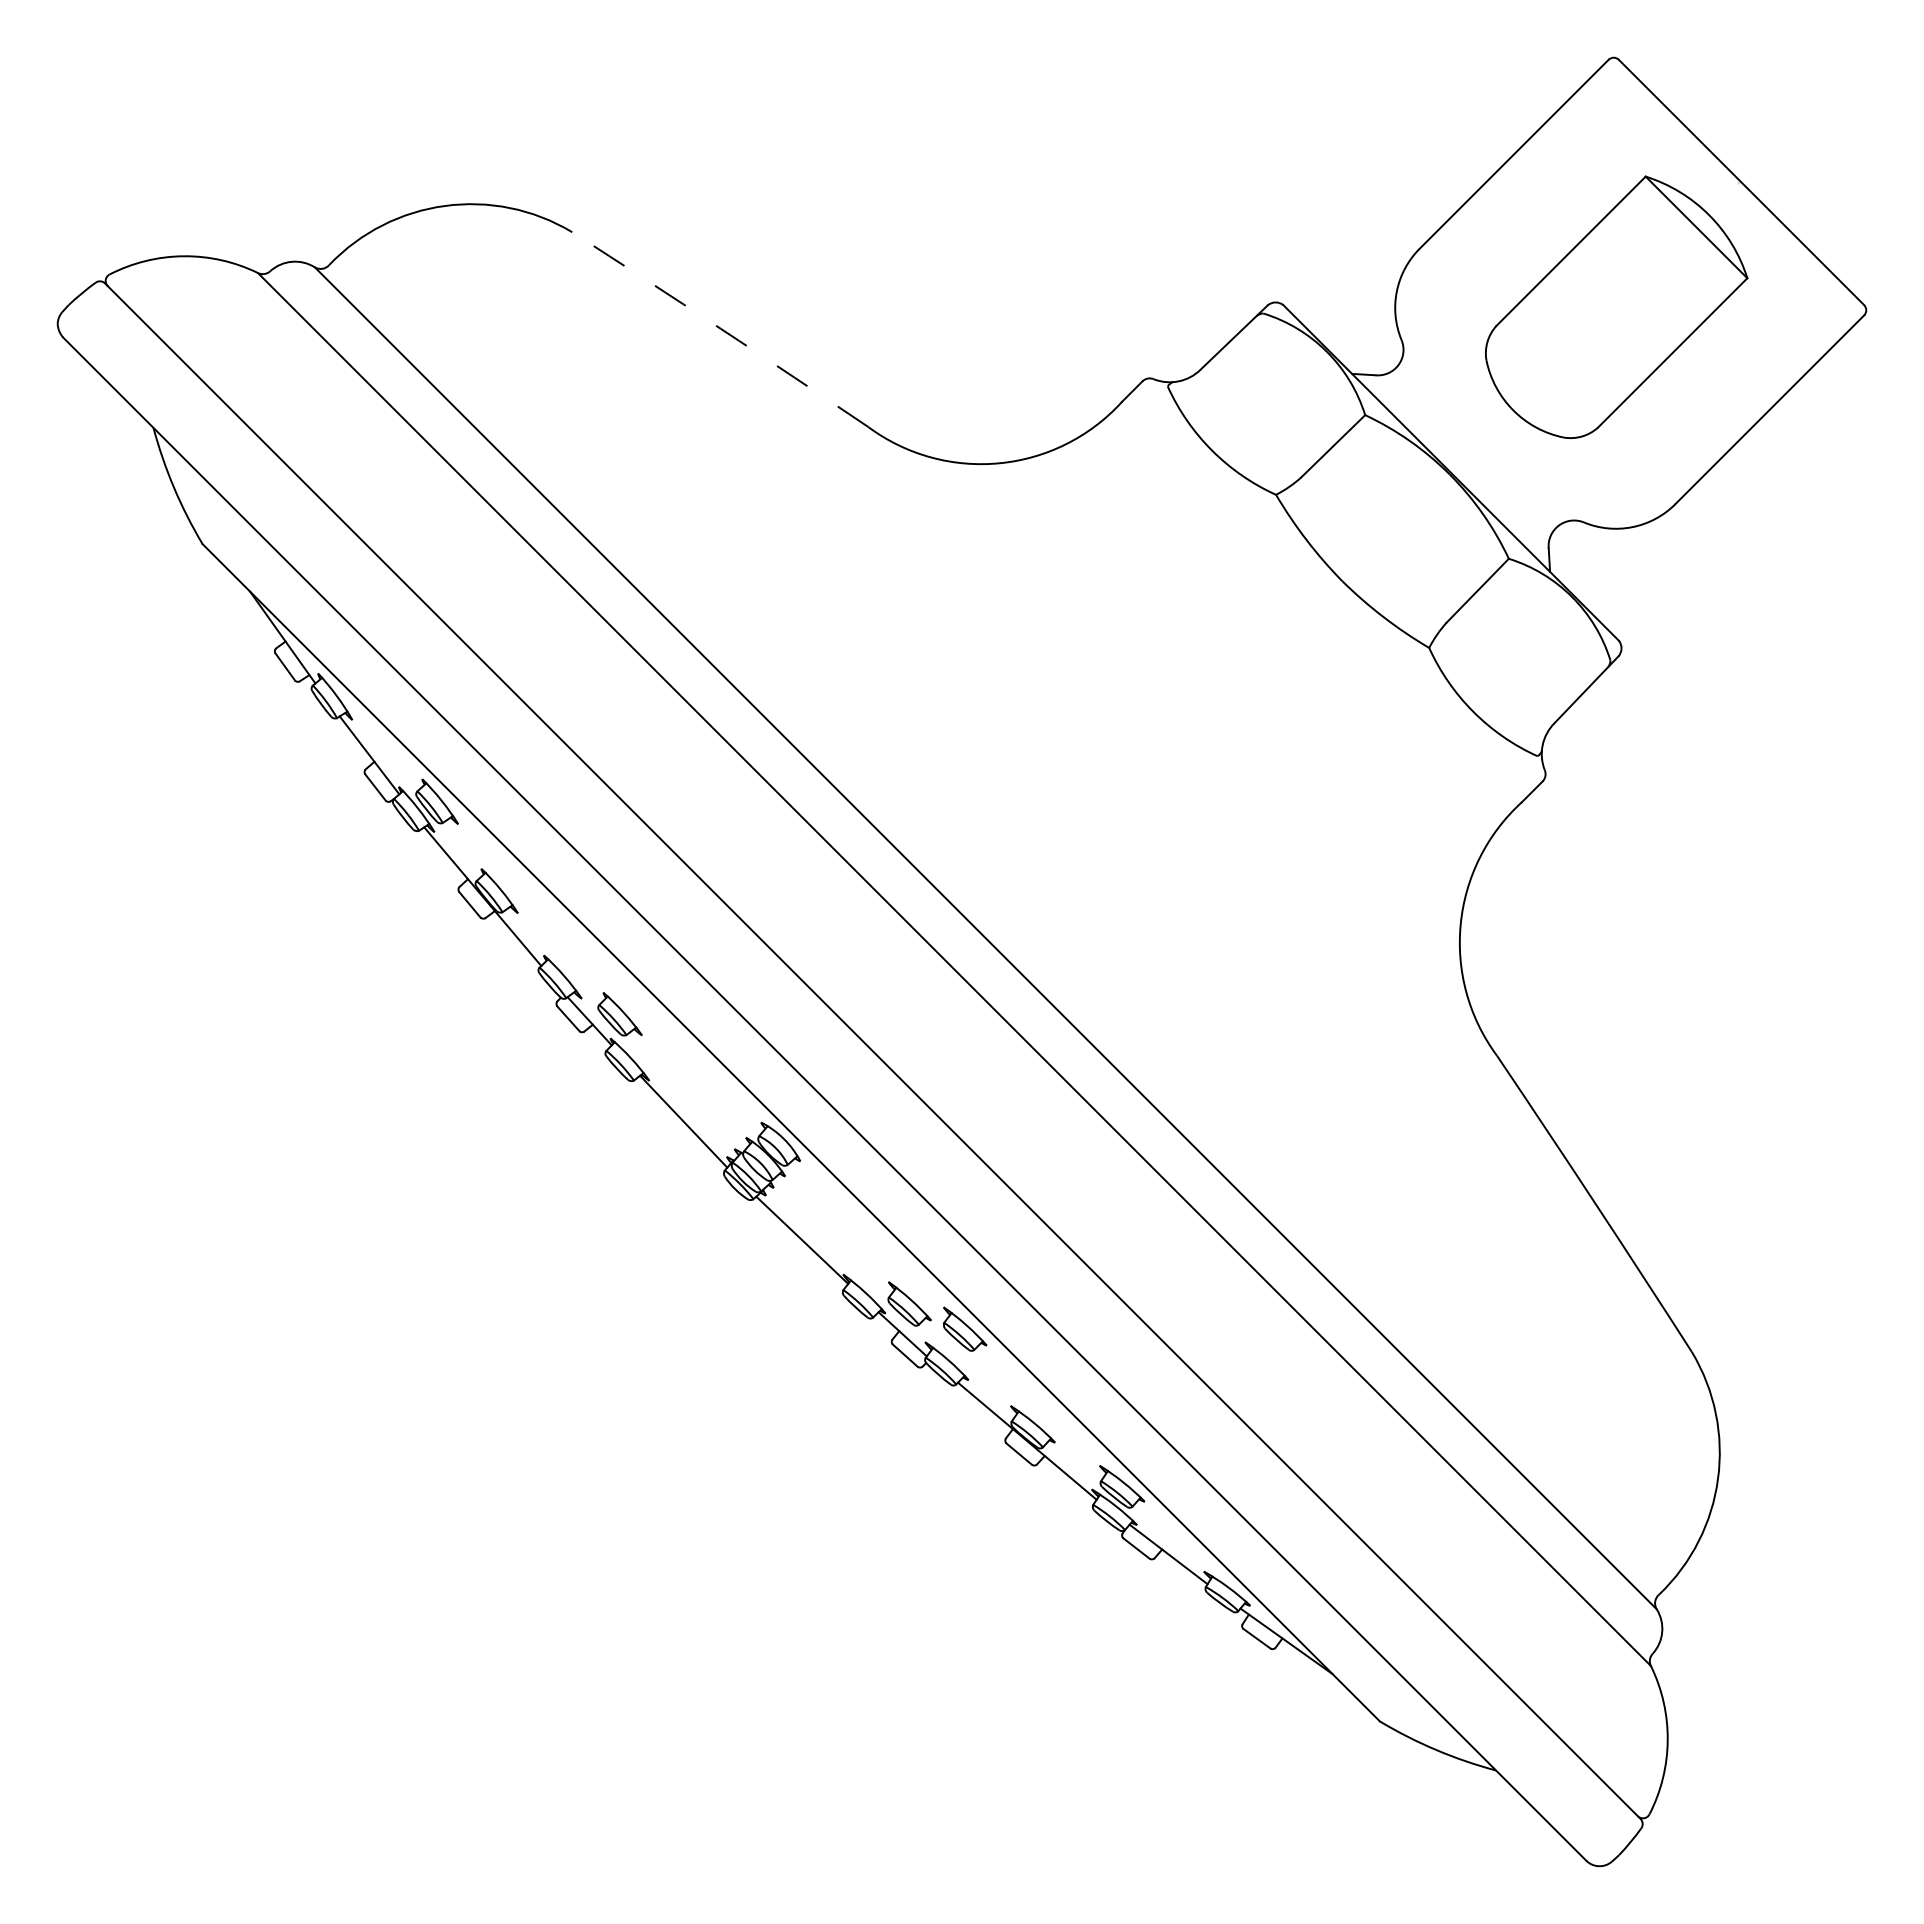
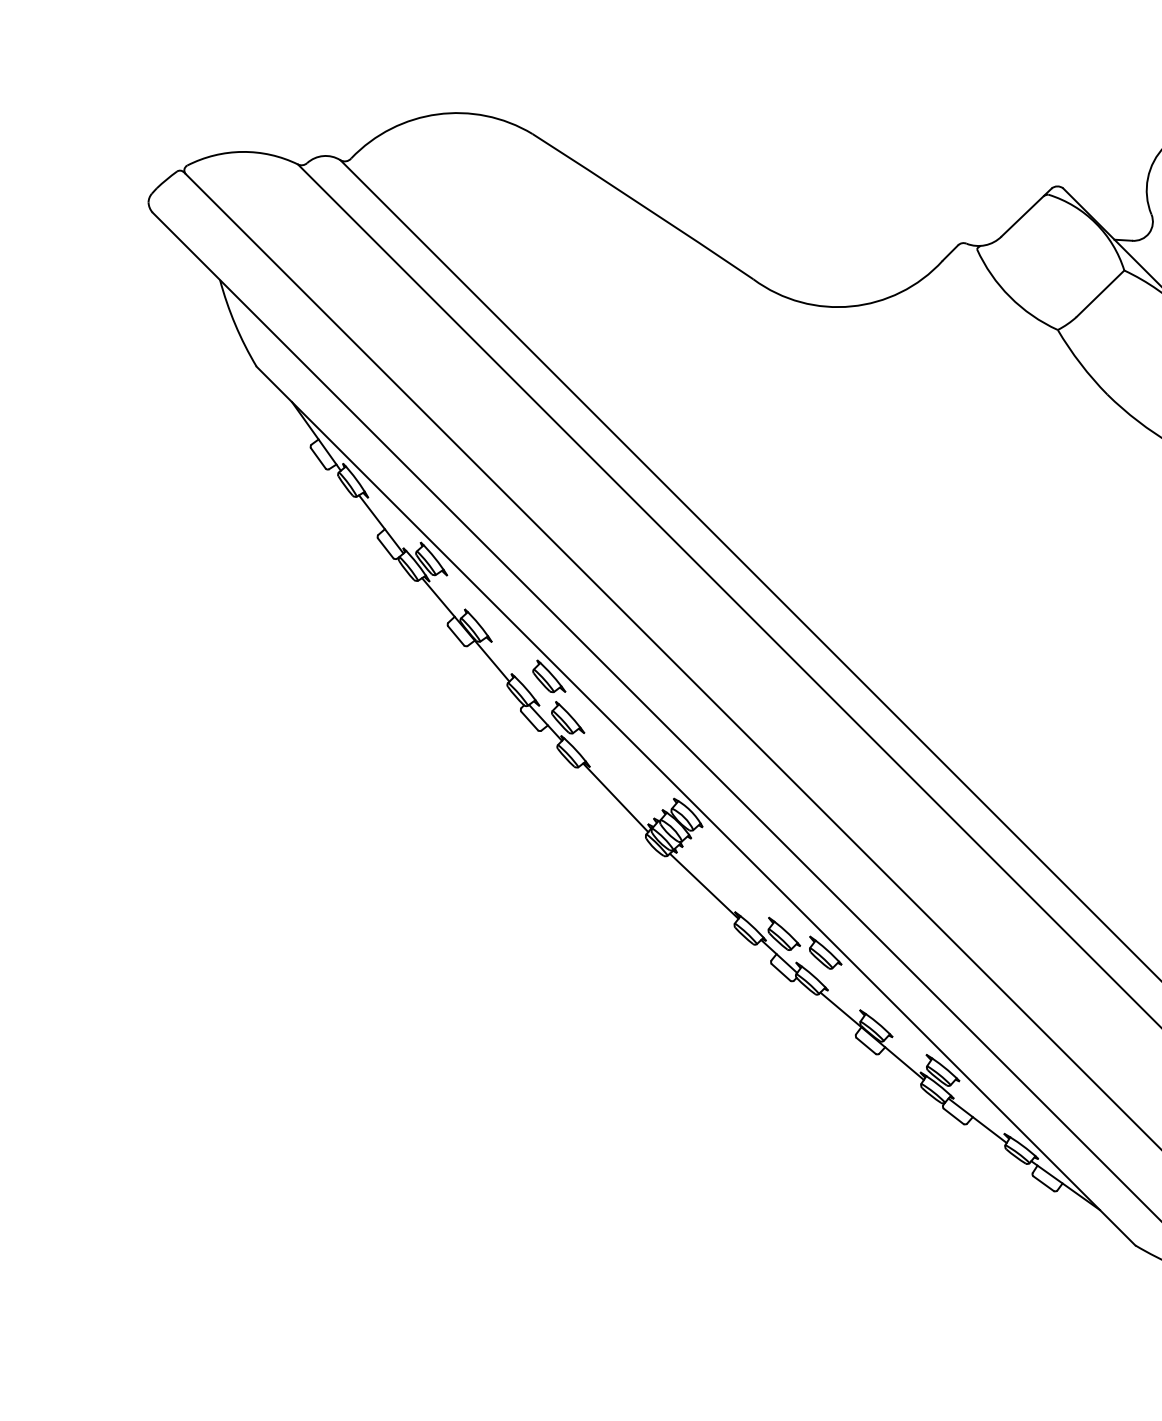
arc: (720, 328) -> (643, 205), dashed -> solid
part: (594, 958) -> (549, 676), added

